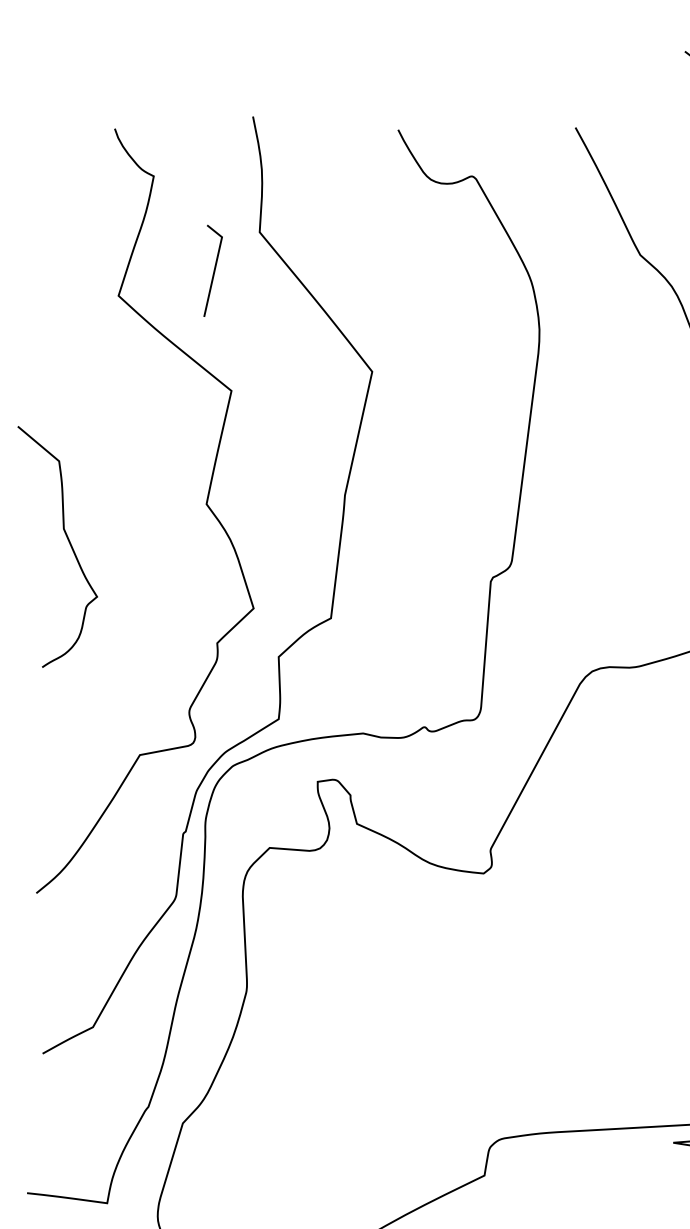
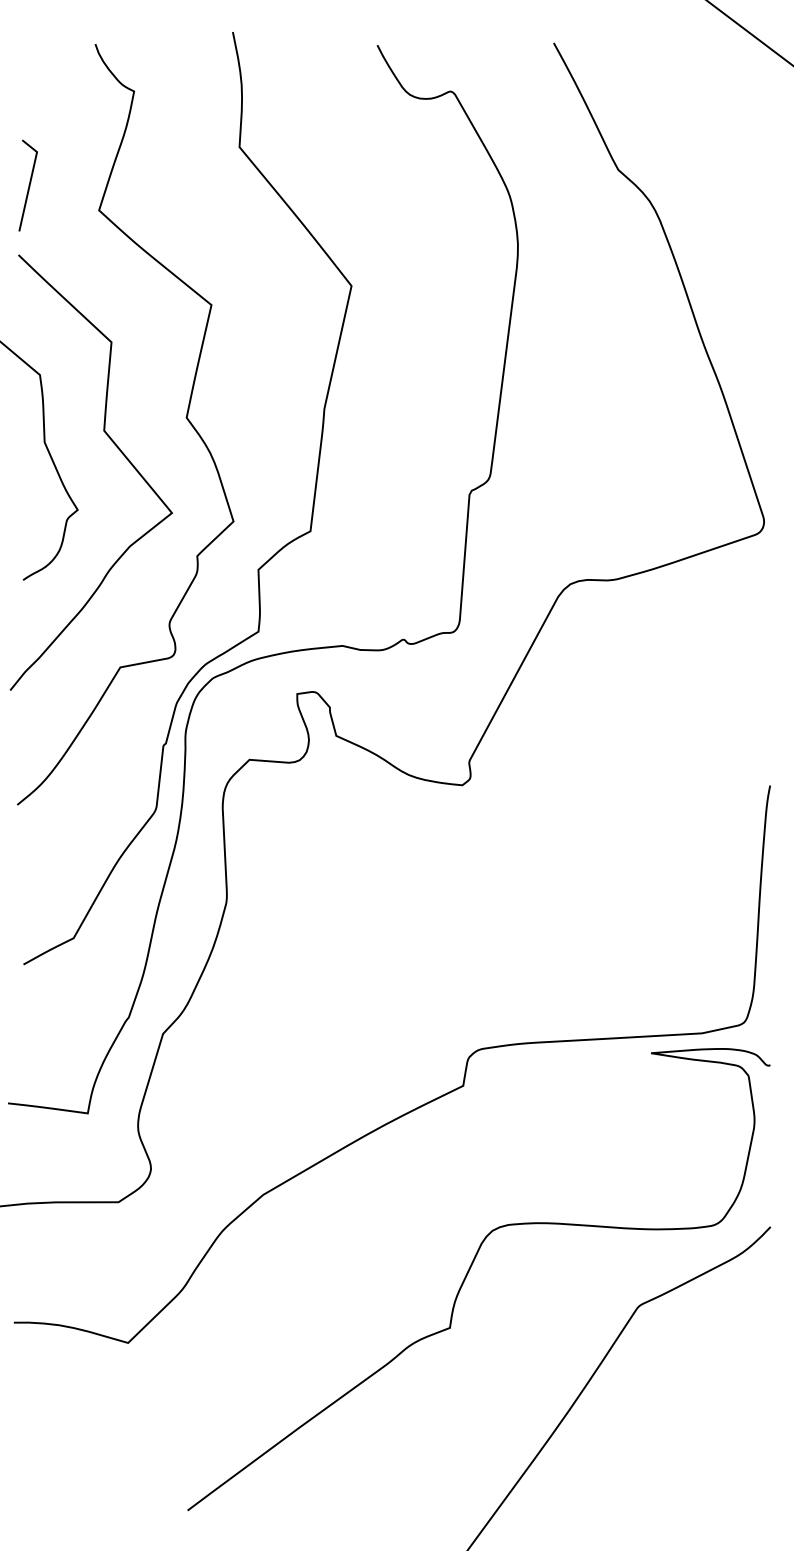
line: (213, 270) -> (28, 185), moved
curve: (140, 539) -> (120, 452), added

